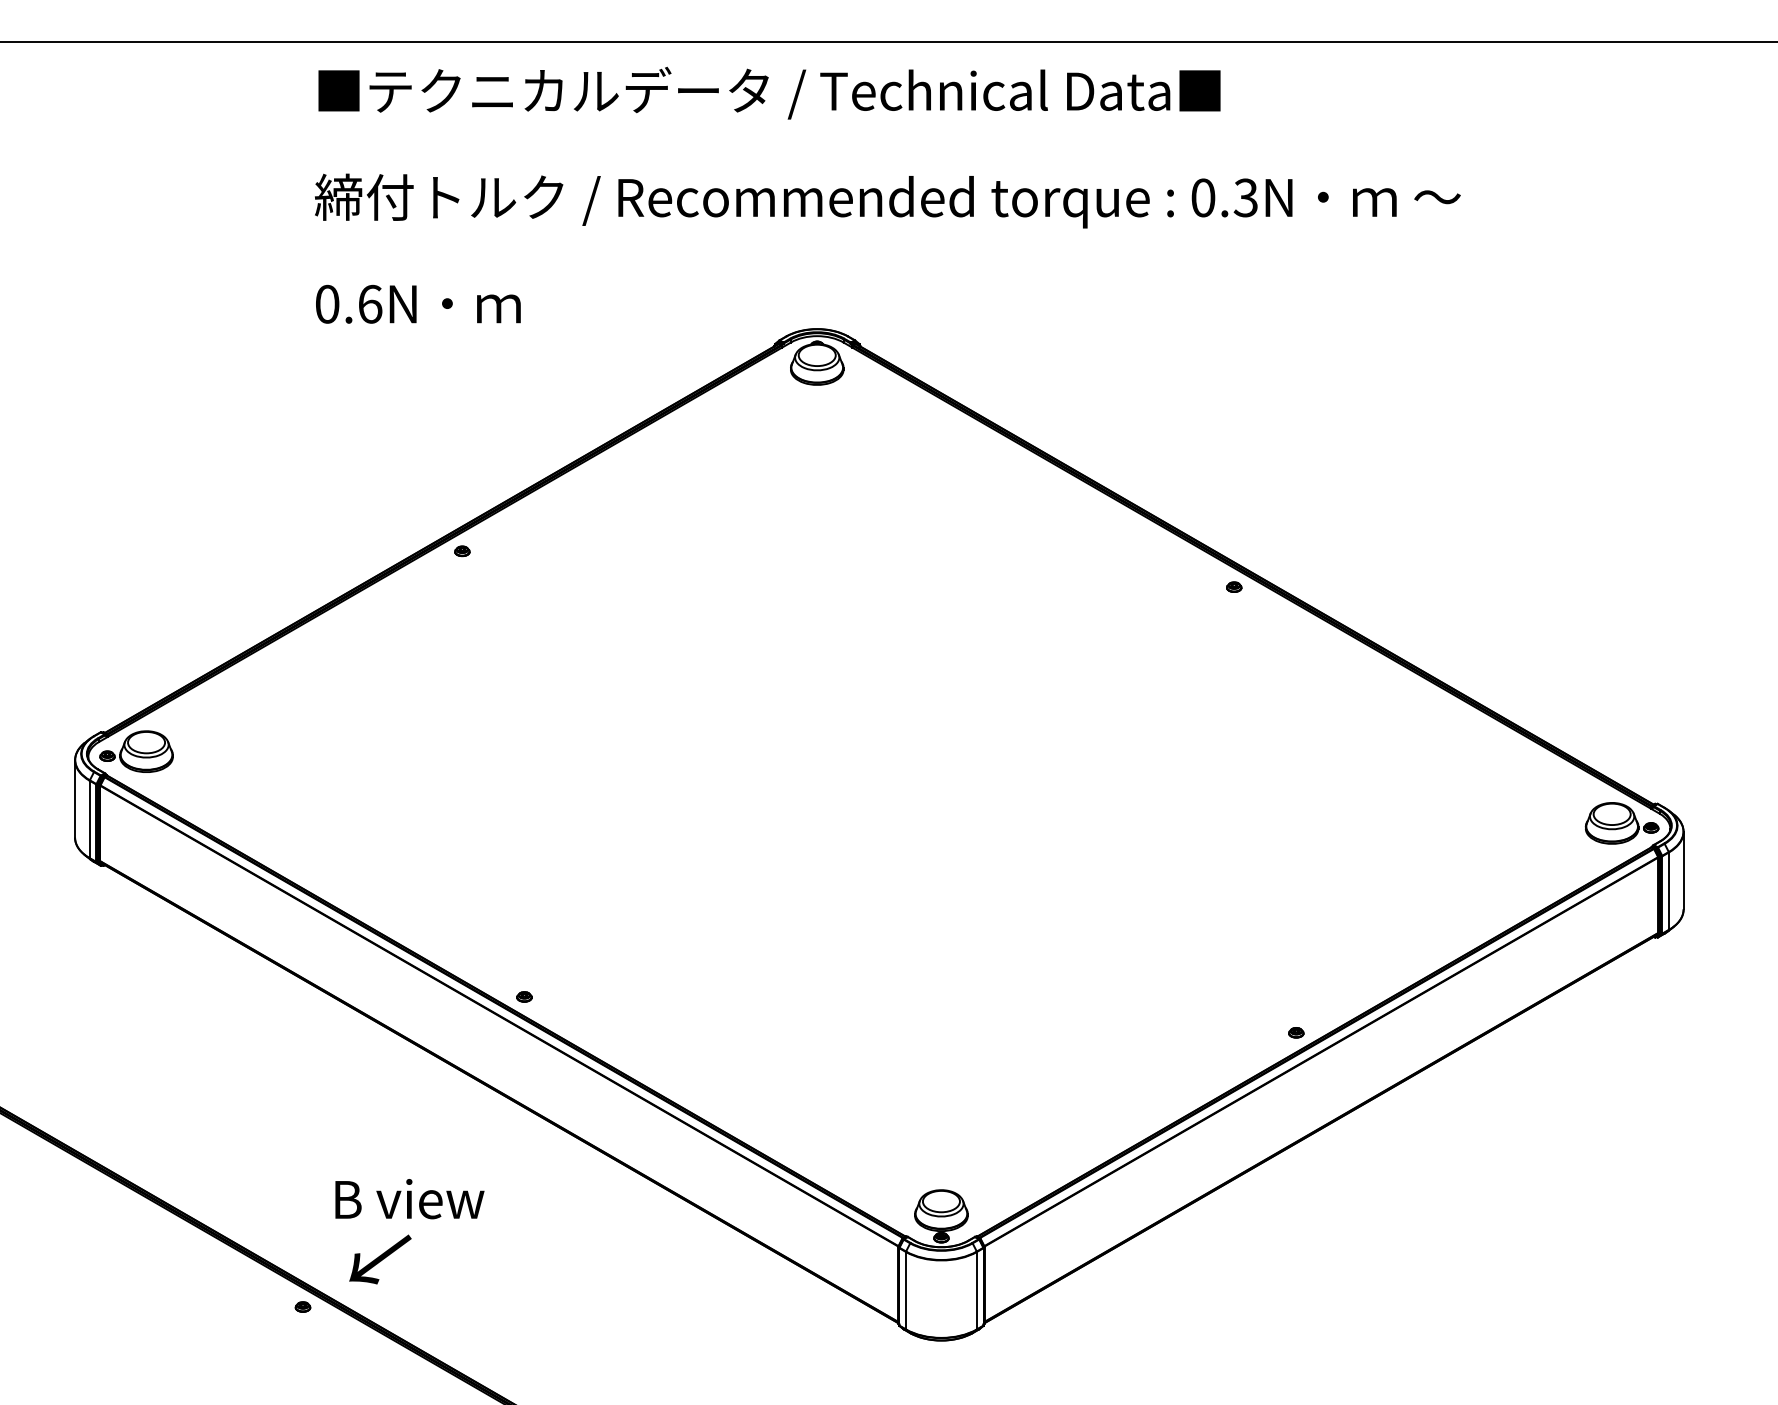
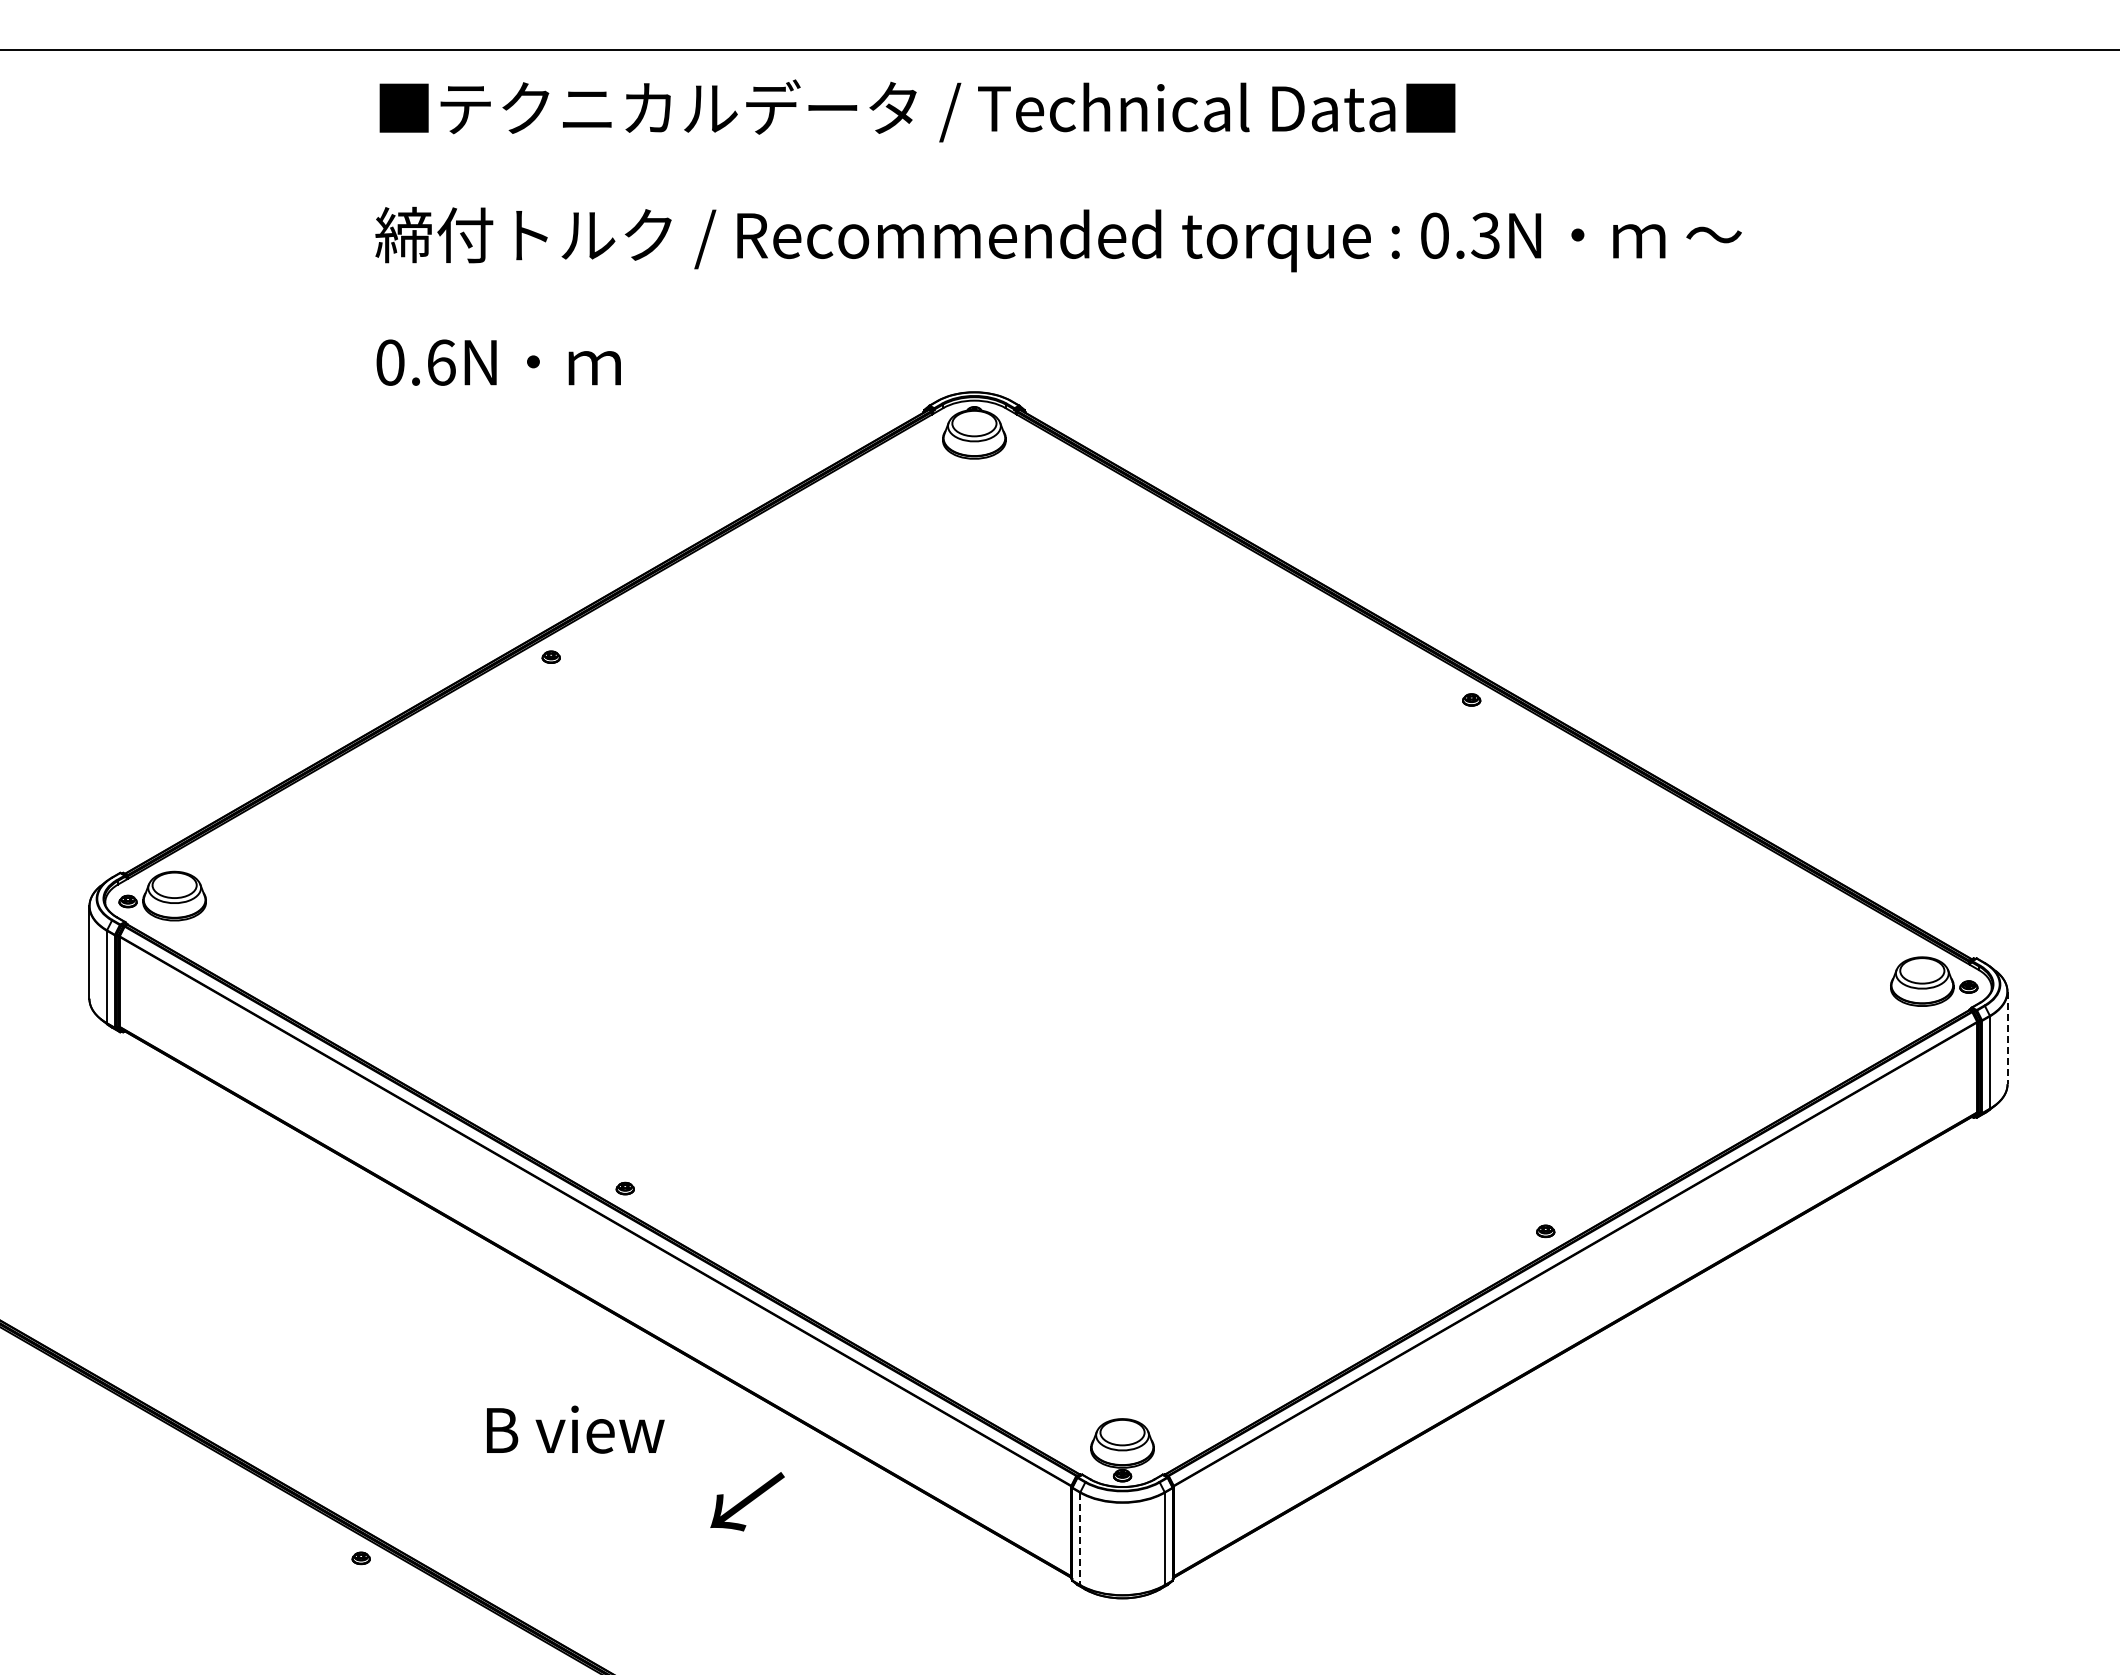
line: (1683, 871) -> (2007, 1038), solid -> dashed
text: (409, 1198) -> (575, 1429), moved
text: (380, 1259) -> (747, 1501), moved
line: (906, 1291) -> (1080, 1539), solid -> dashed

